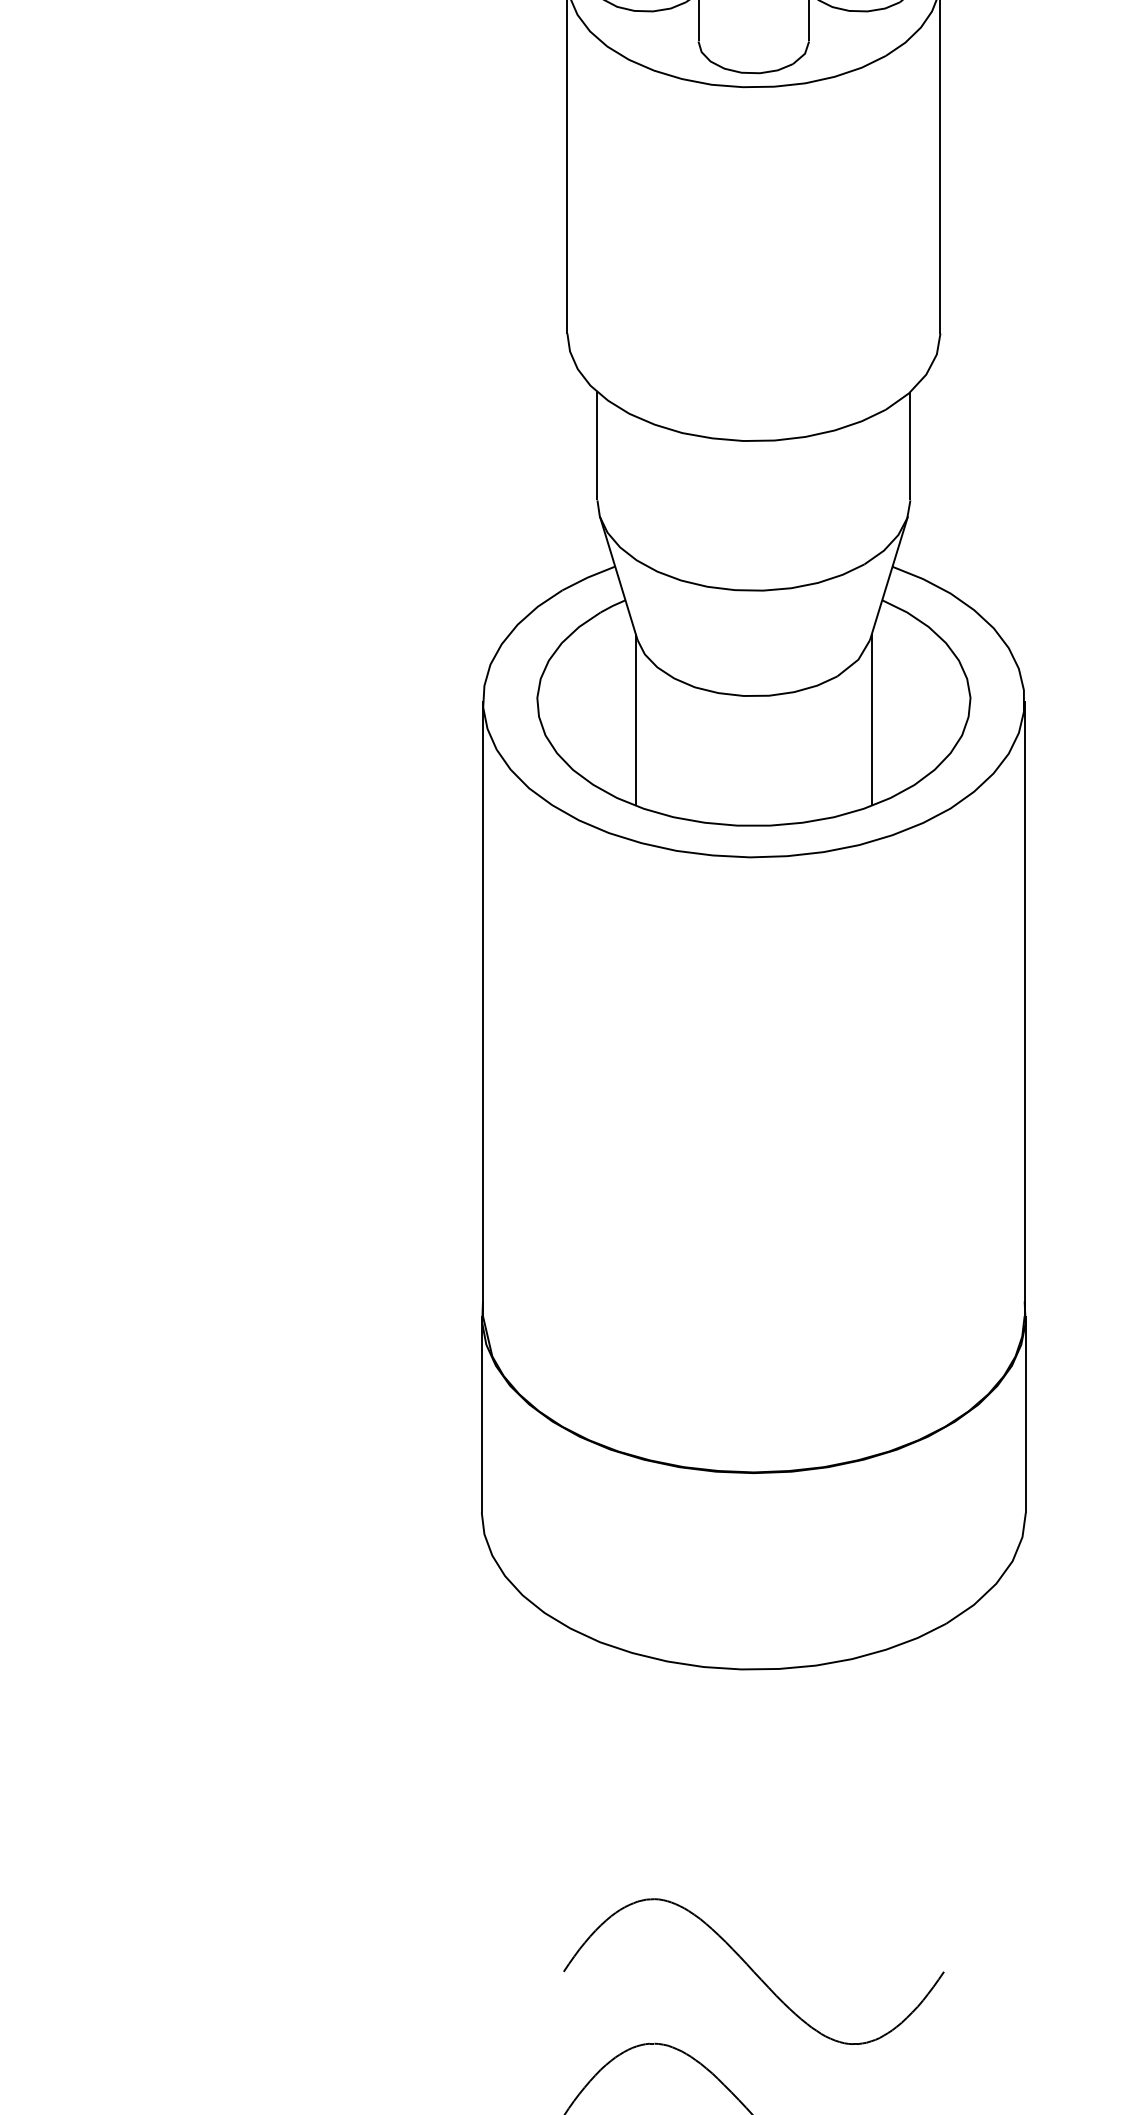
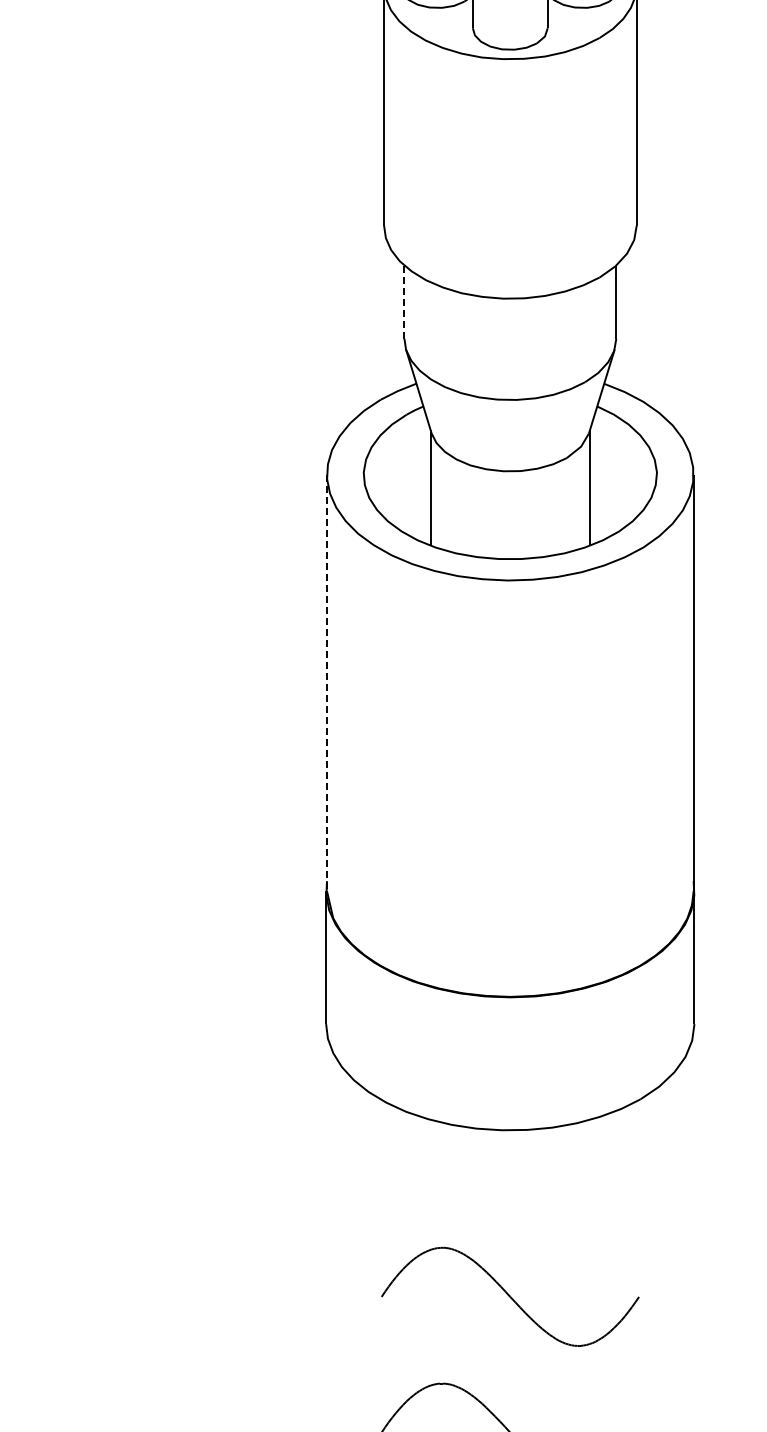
line: (597, 446) -> (404, 302), solid -> dashed
line: (482, 1009) -> (326, 683), solid -> dashed
part: (754, 1971) -> (510, 1296), moved

